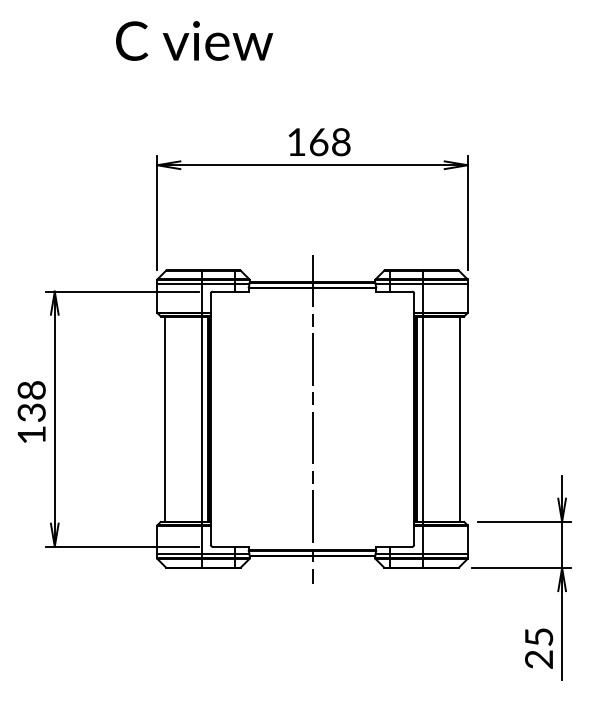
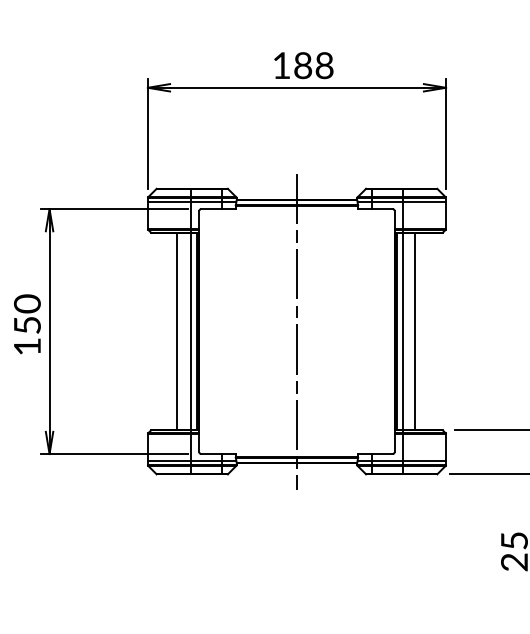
text: (318, 141) -> (302, 64), 168 -> 188
text: (31, 400) -> (27, 313), 138 -> 150
line: (164, 418) -> (176, 330), moved
line: (460, 418) -> (415, 330), moved

